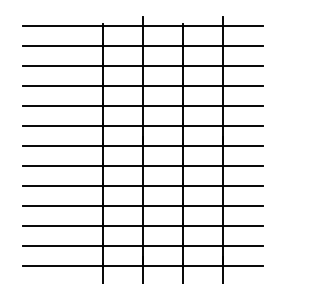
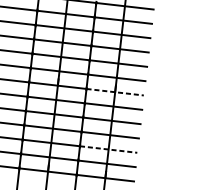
line: (223, 145) -> (115, 92), solid -> dashed
line: (223, 225) -> (109, 149), solid -> dashed

